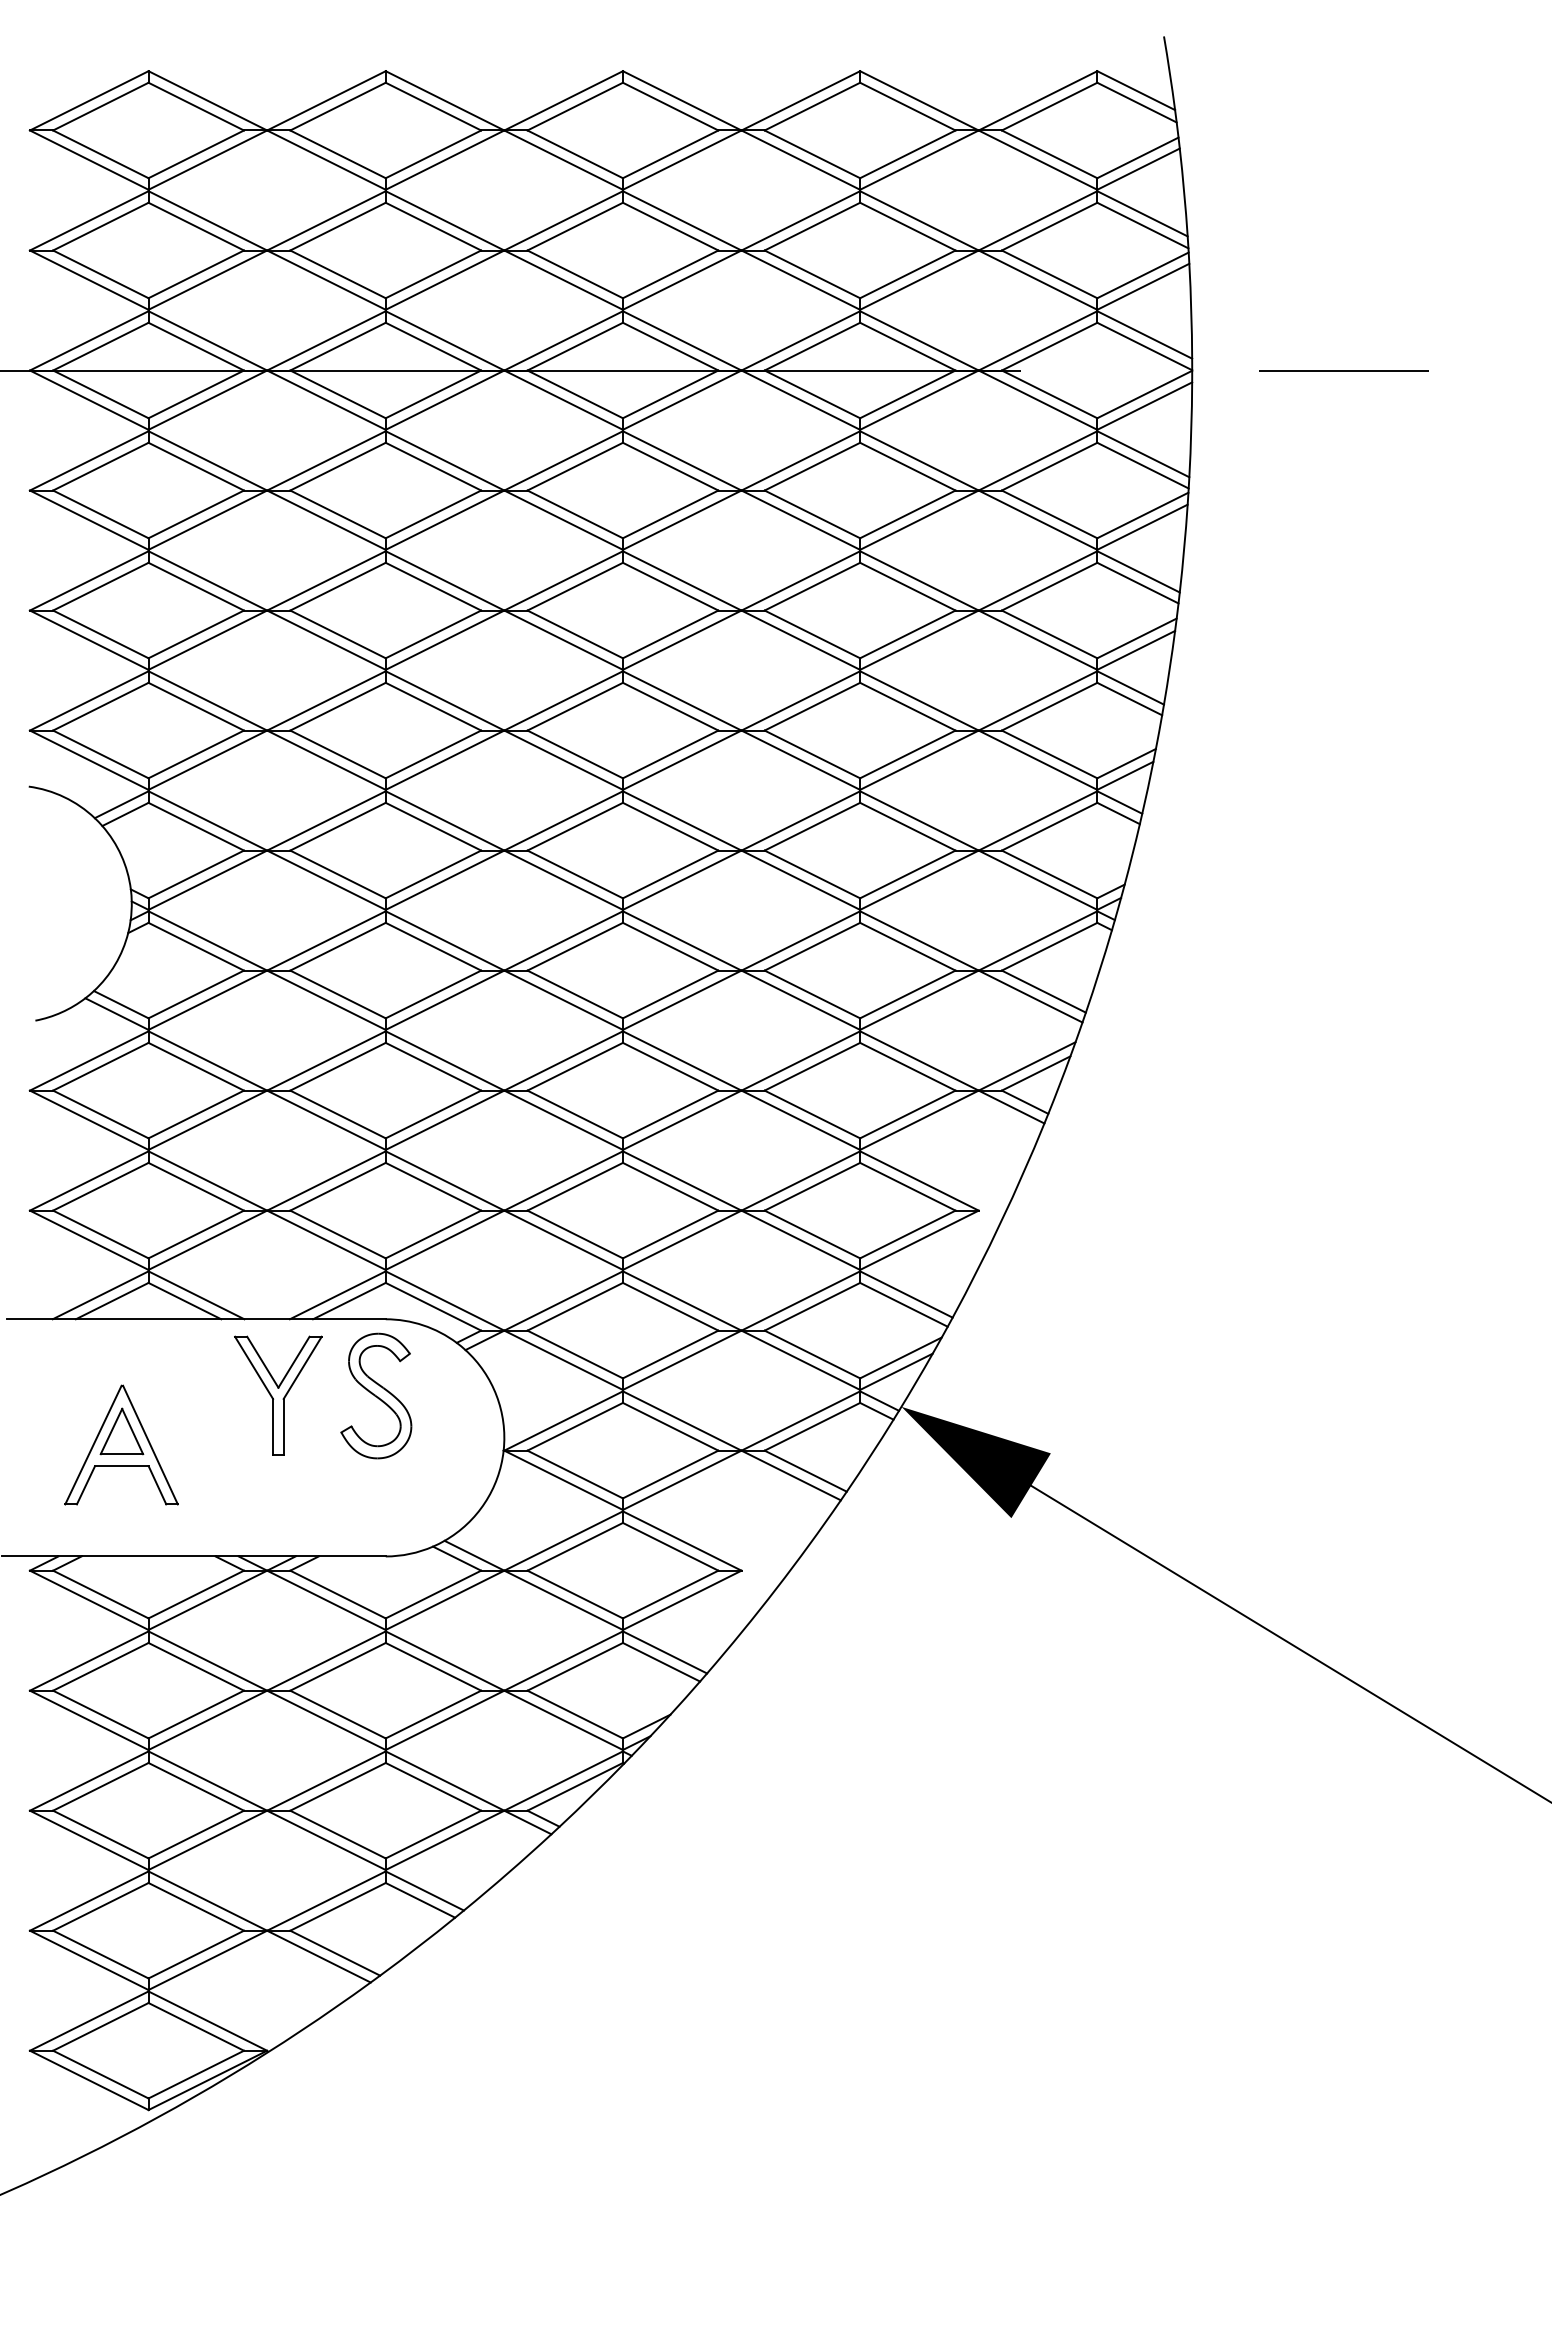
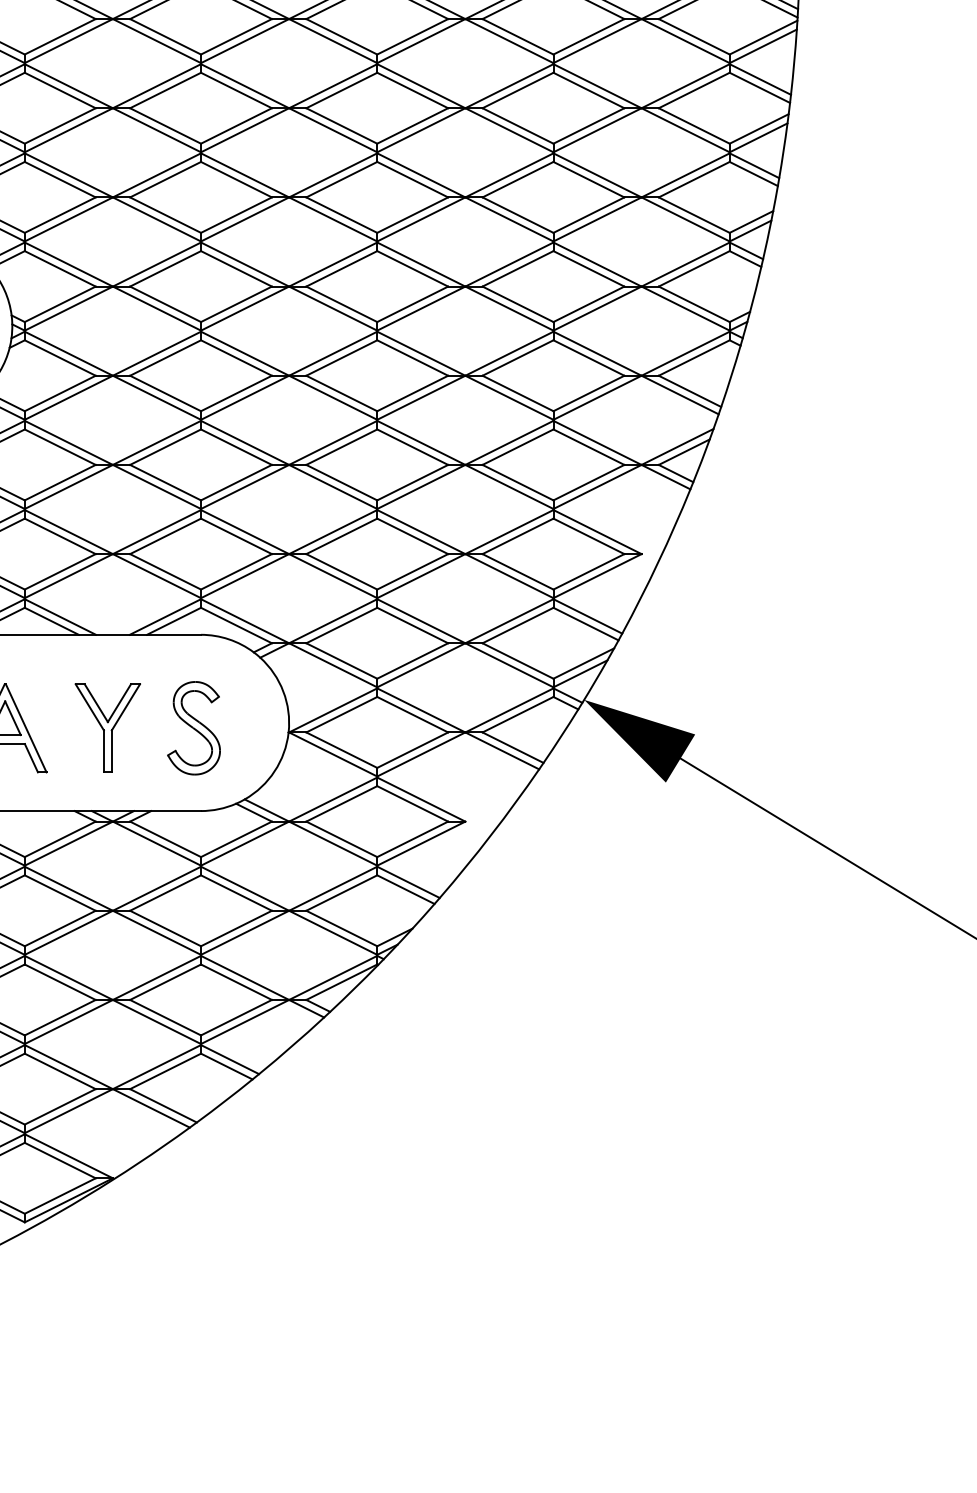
part: (278, 1395) -> (107, 727), moved
part: (376, 1395) -> (194, 727), moved

